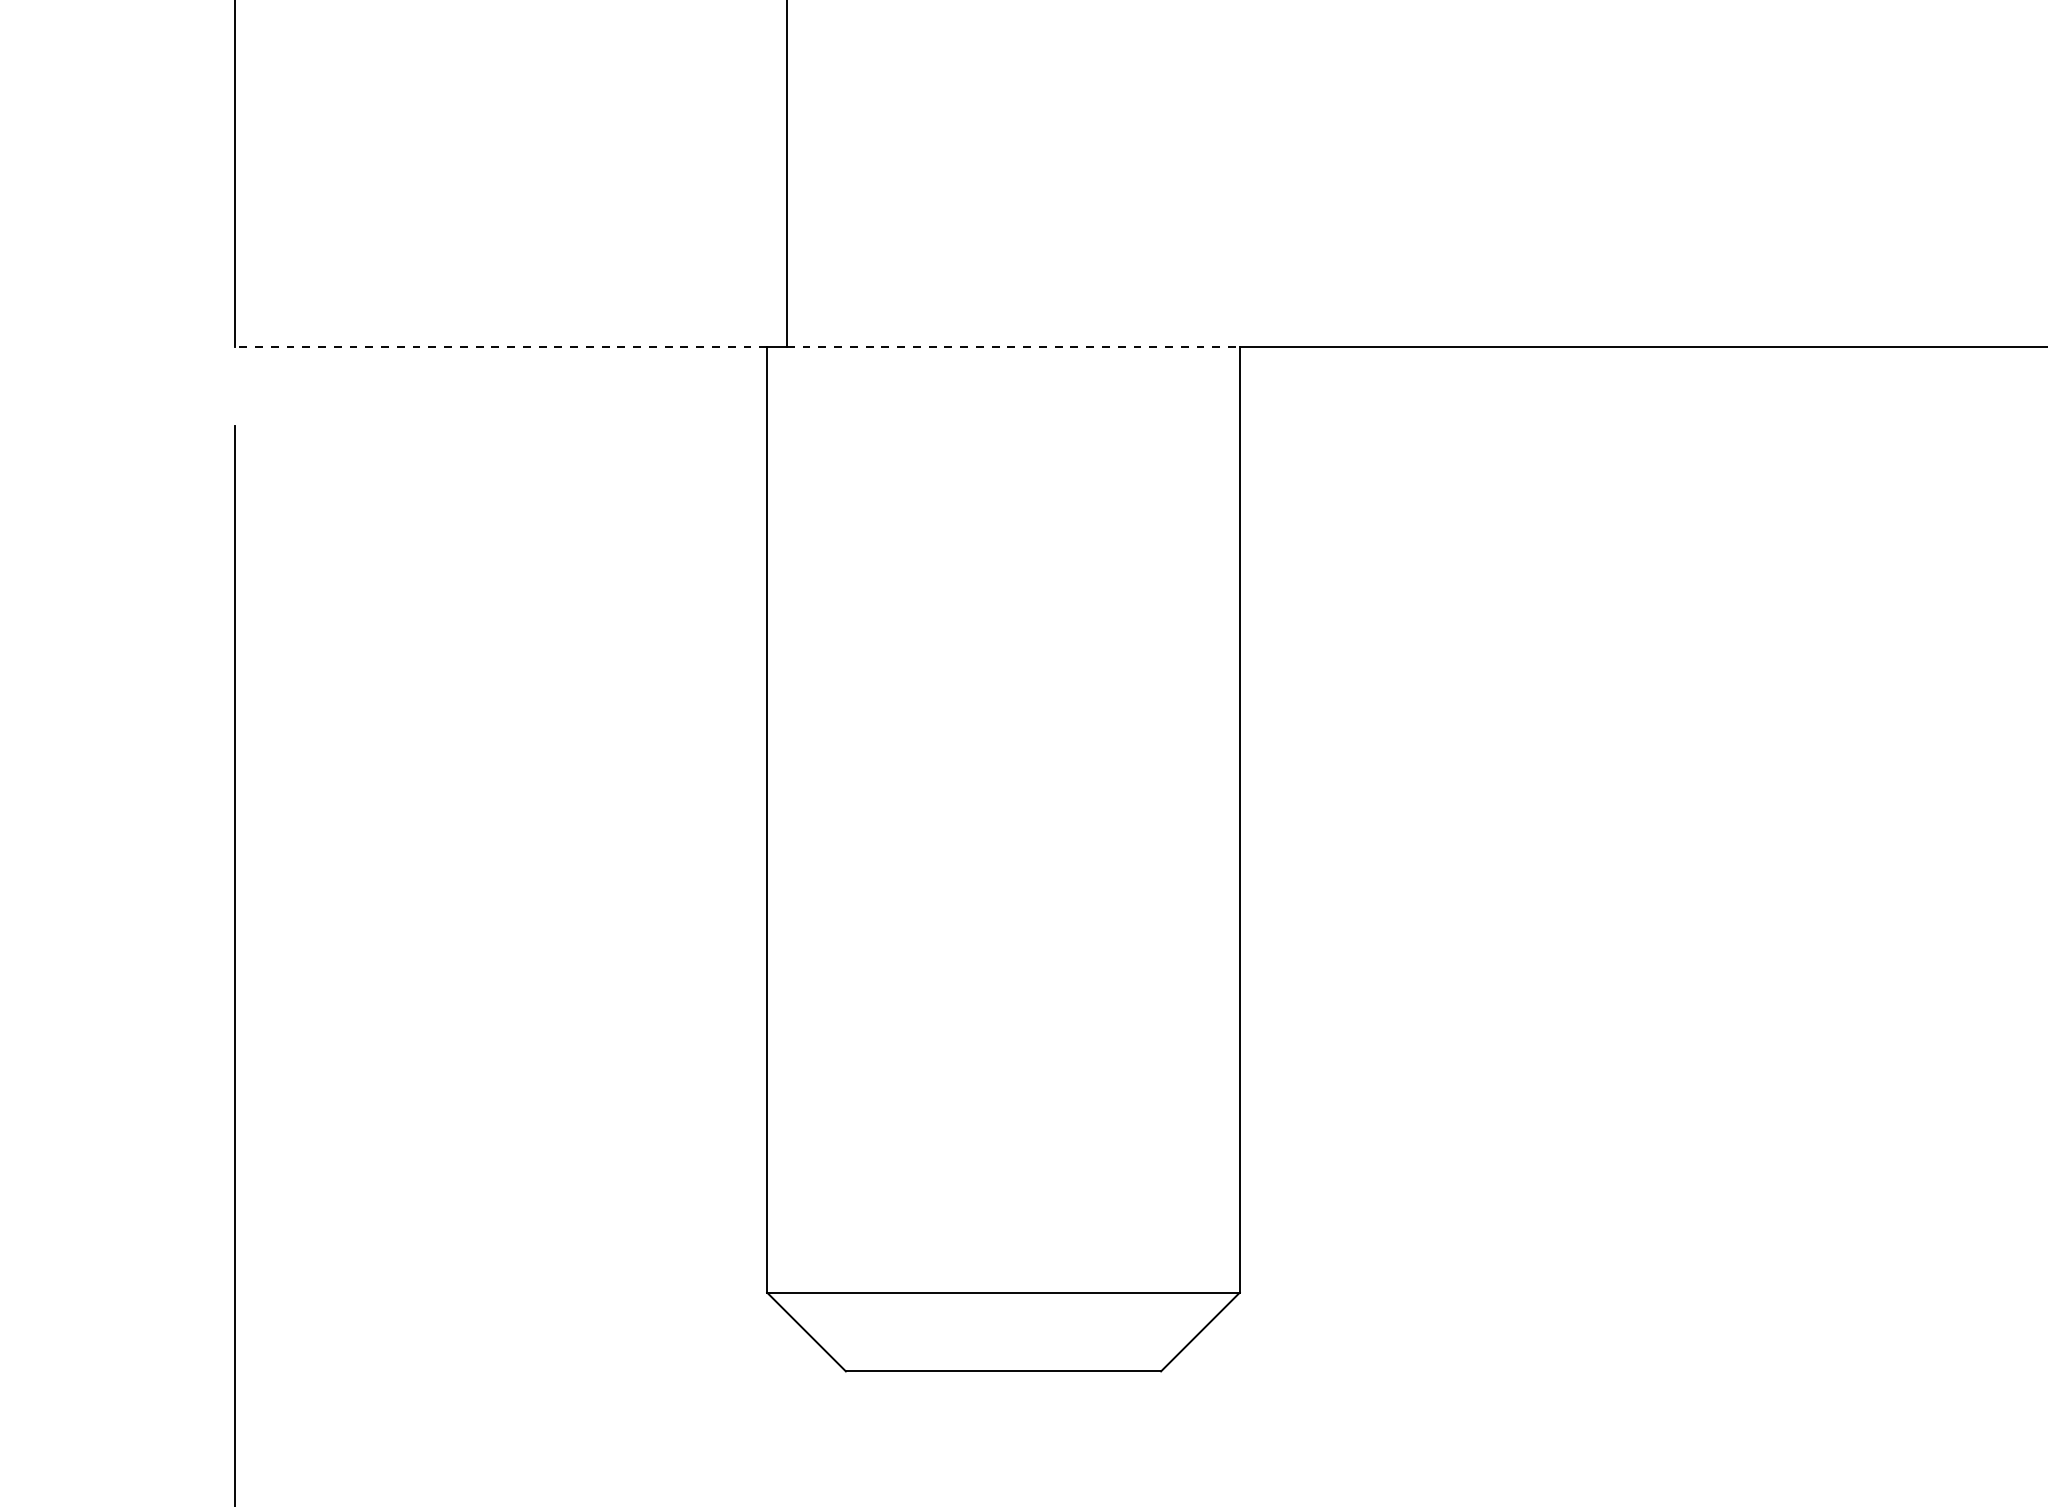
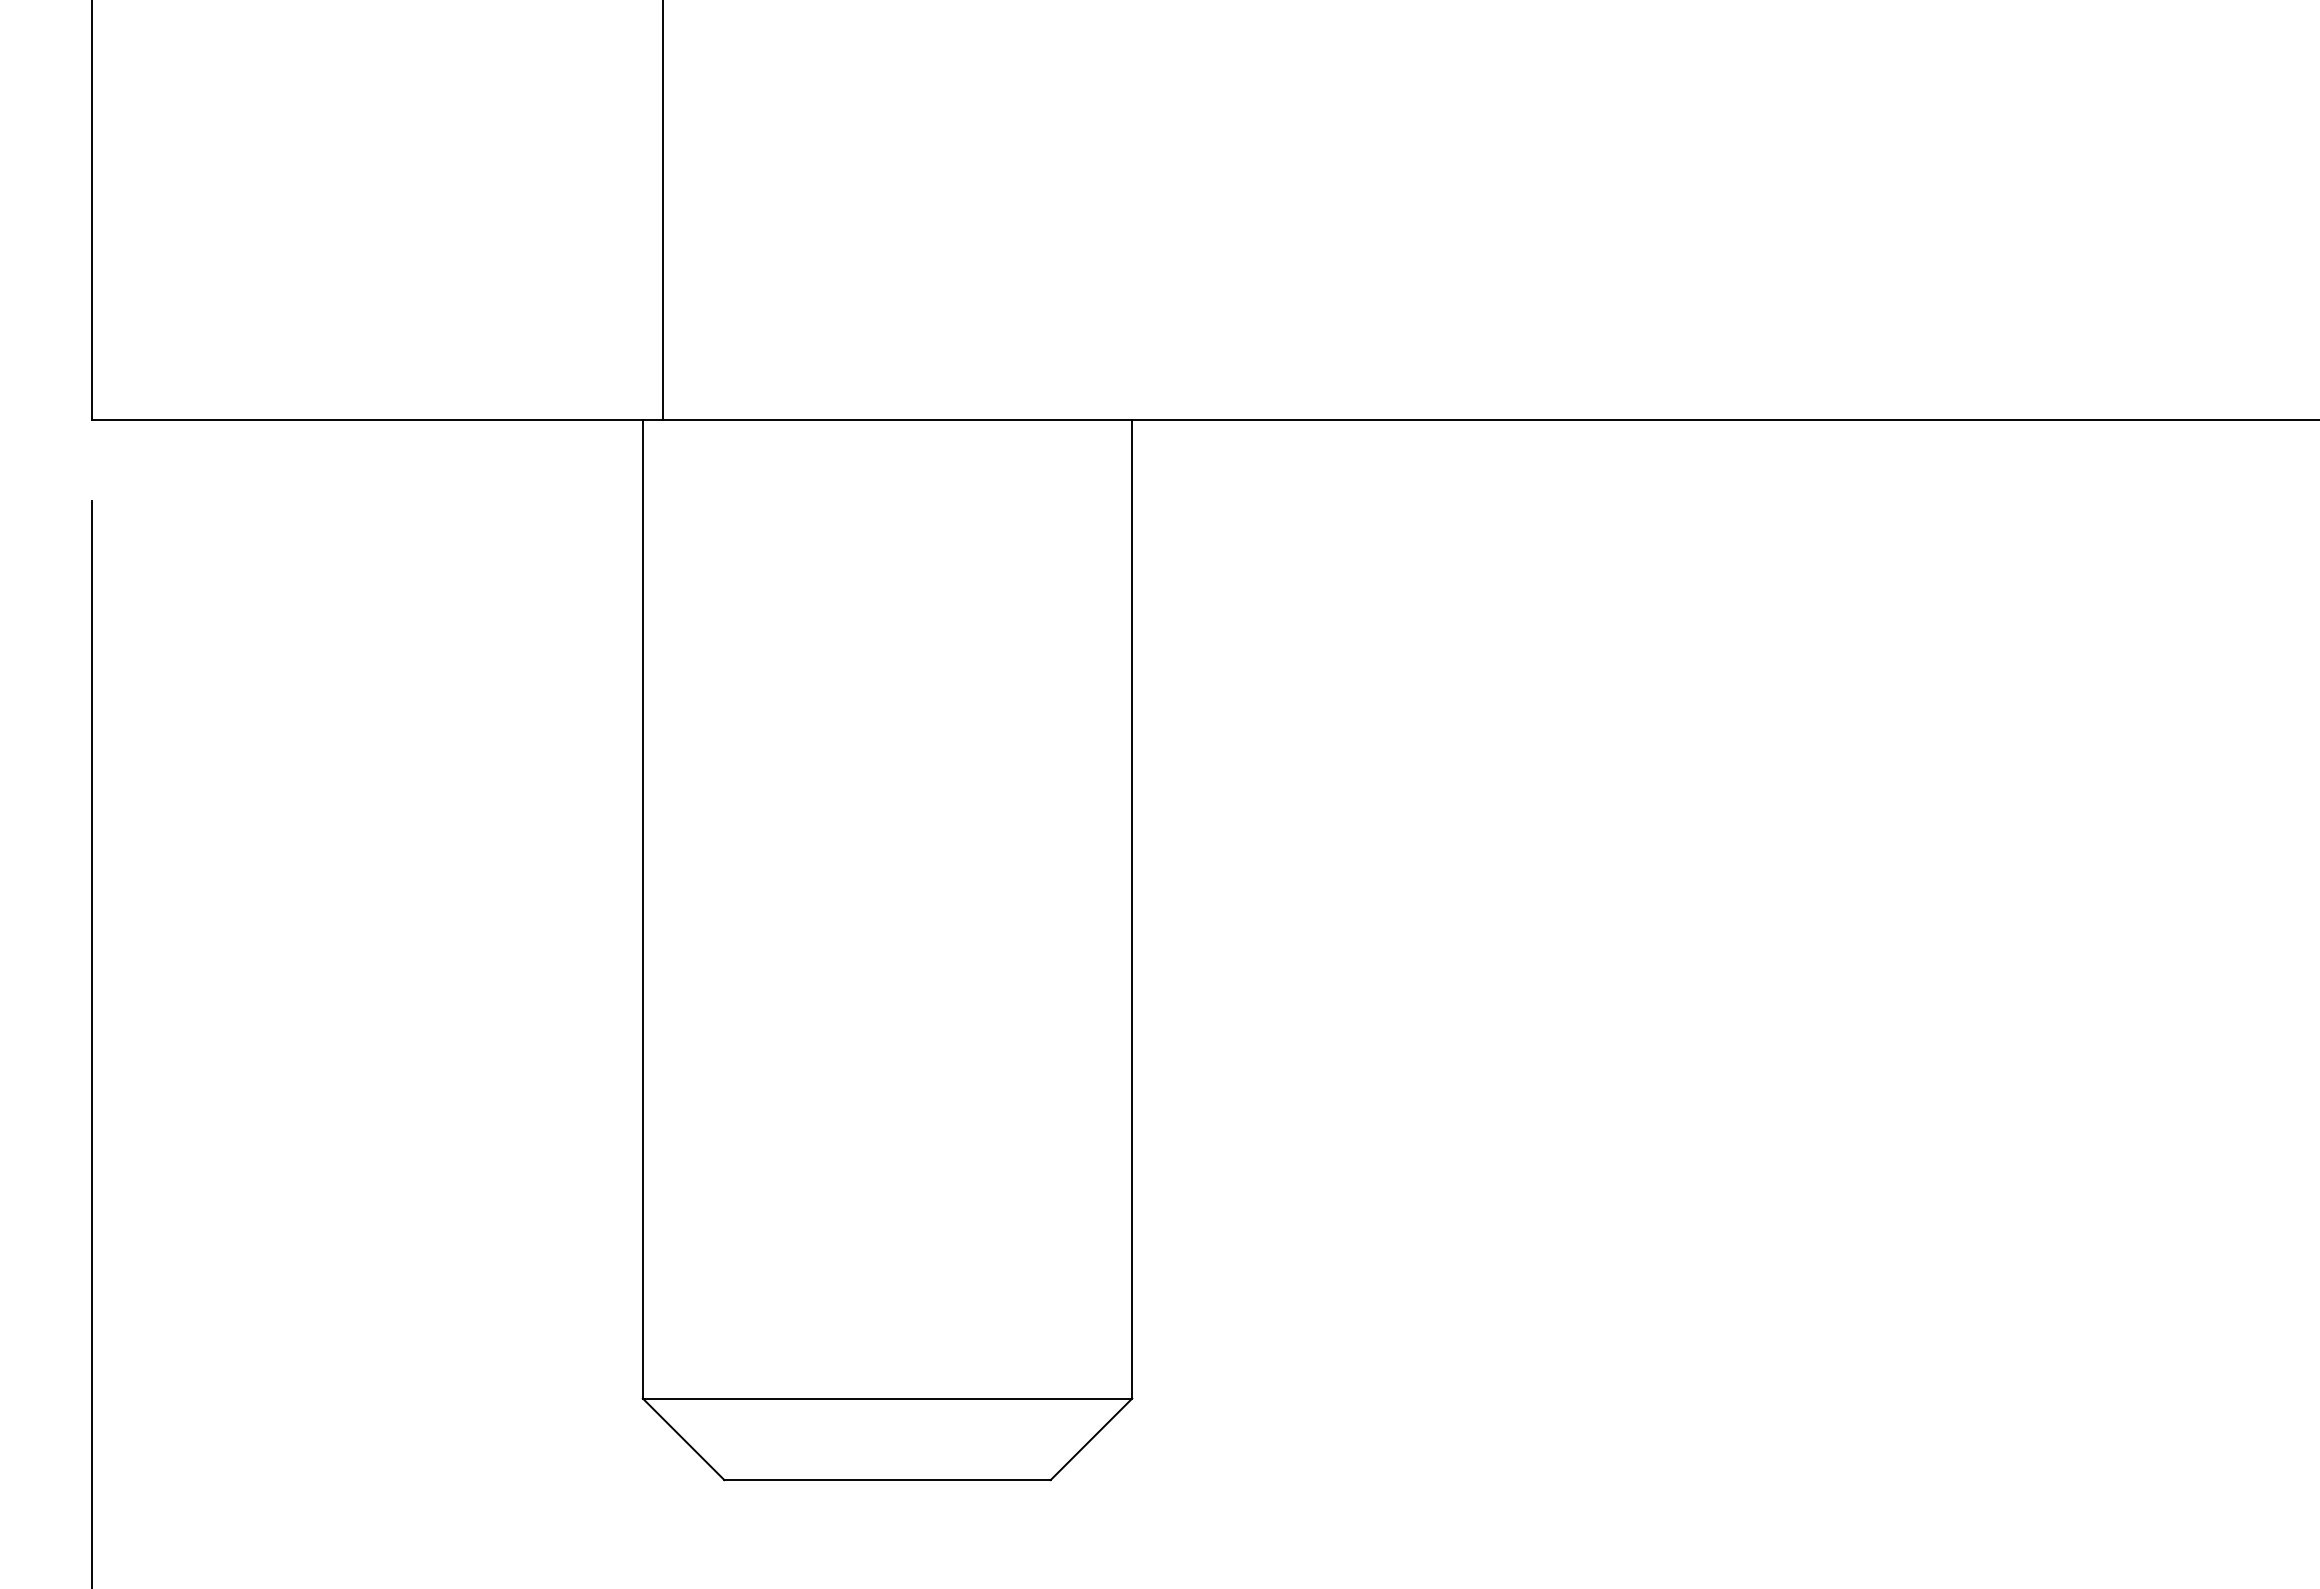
line: (501, 346) -> (367, 419), dashed -> solid
line: (1013, 346) -> (897, 419), dashed -> solid

